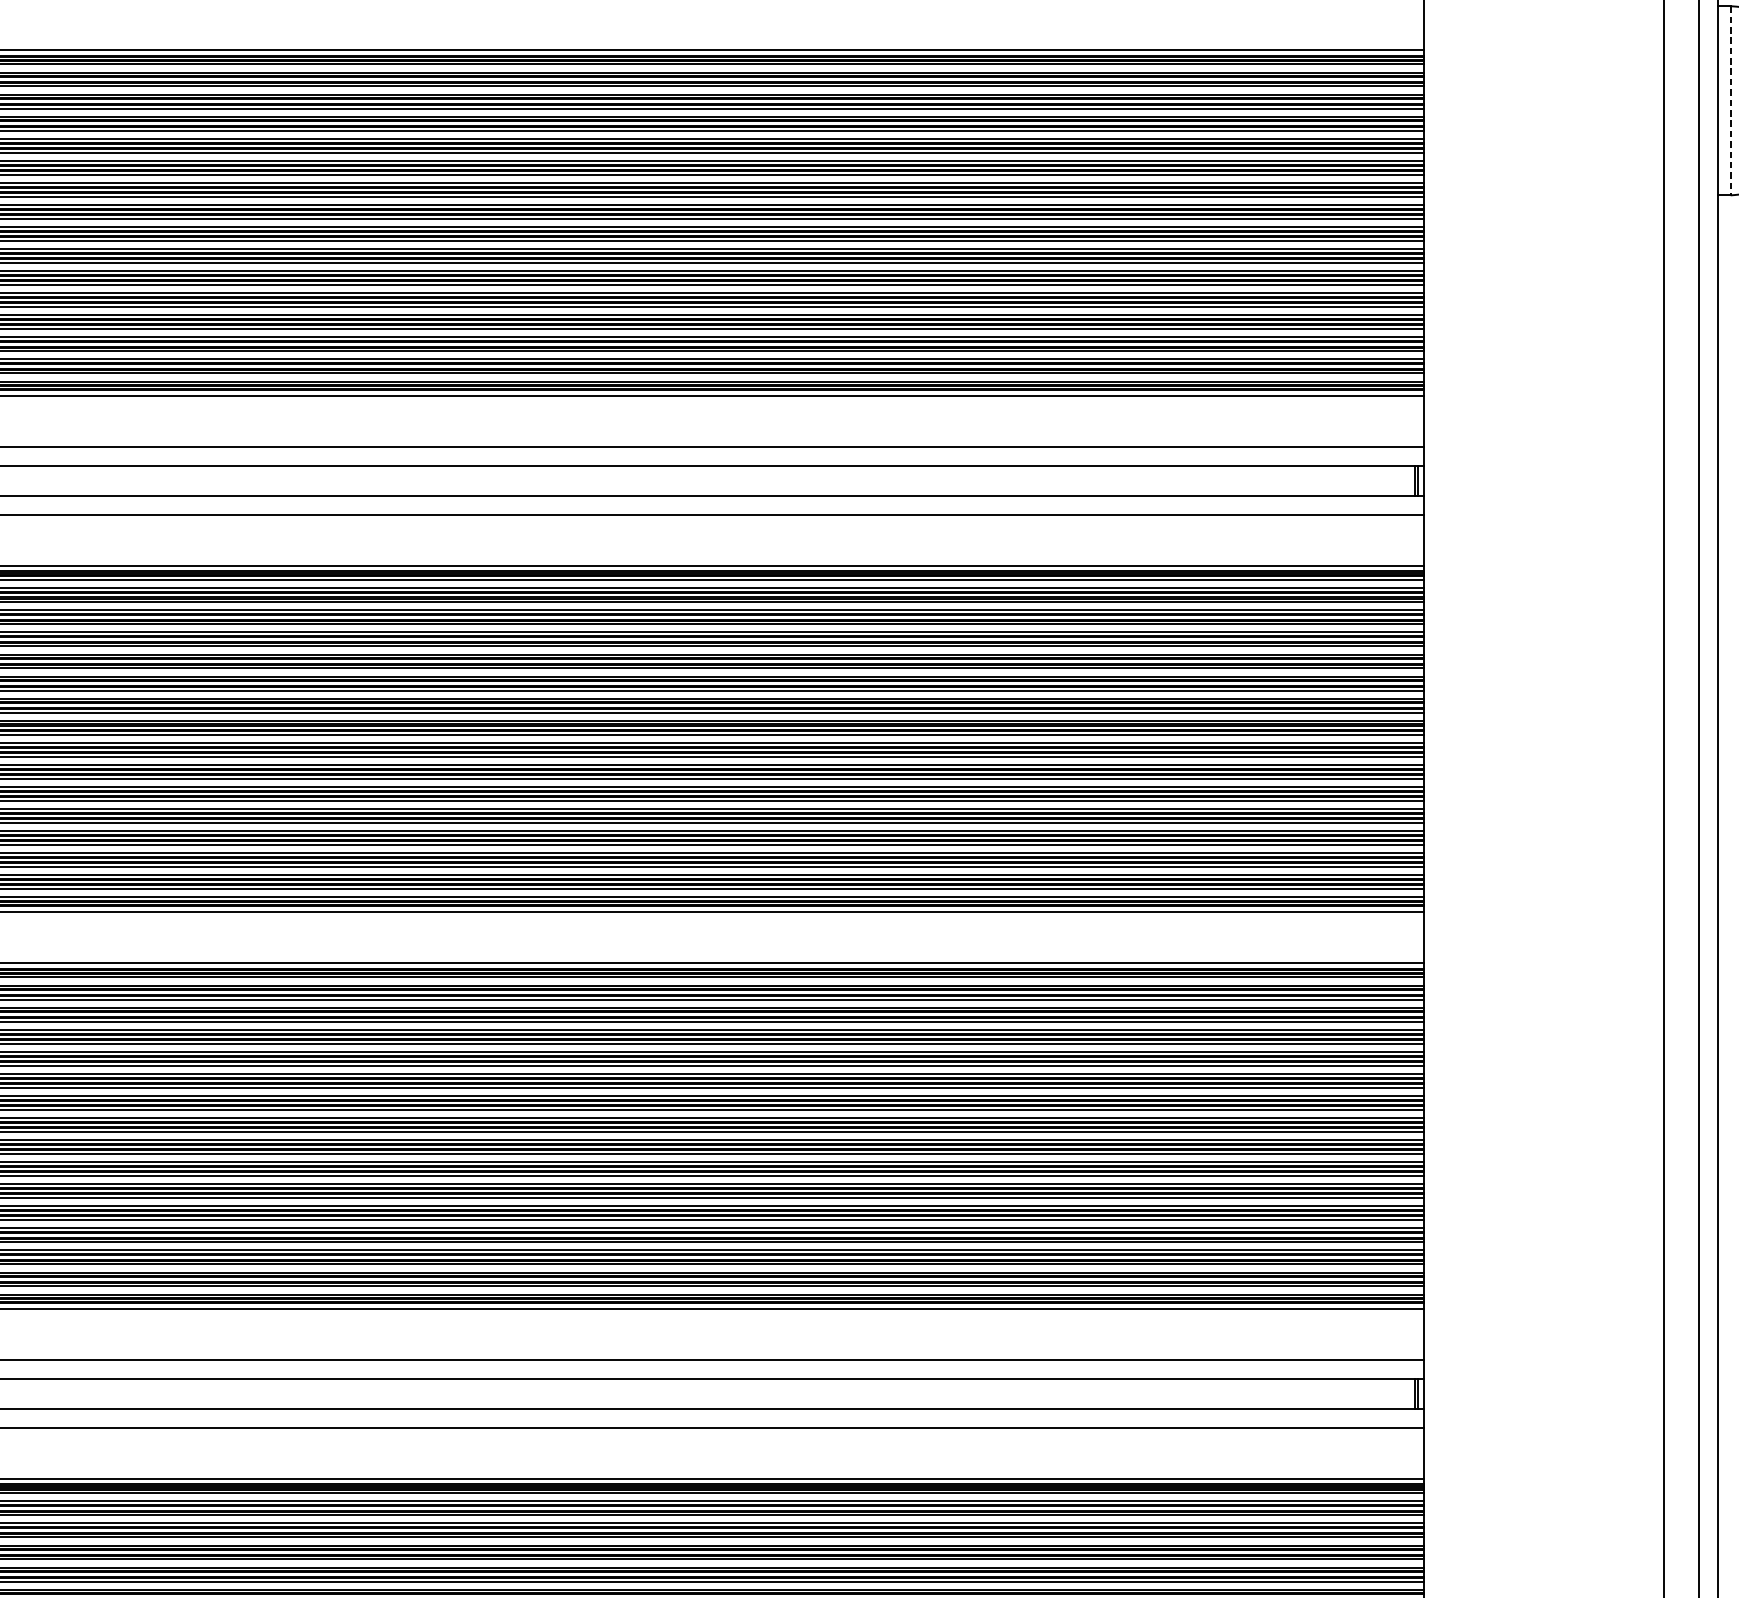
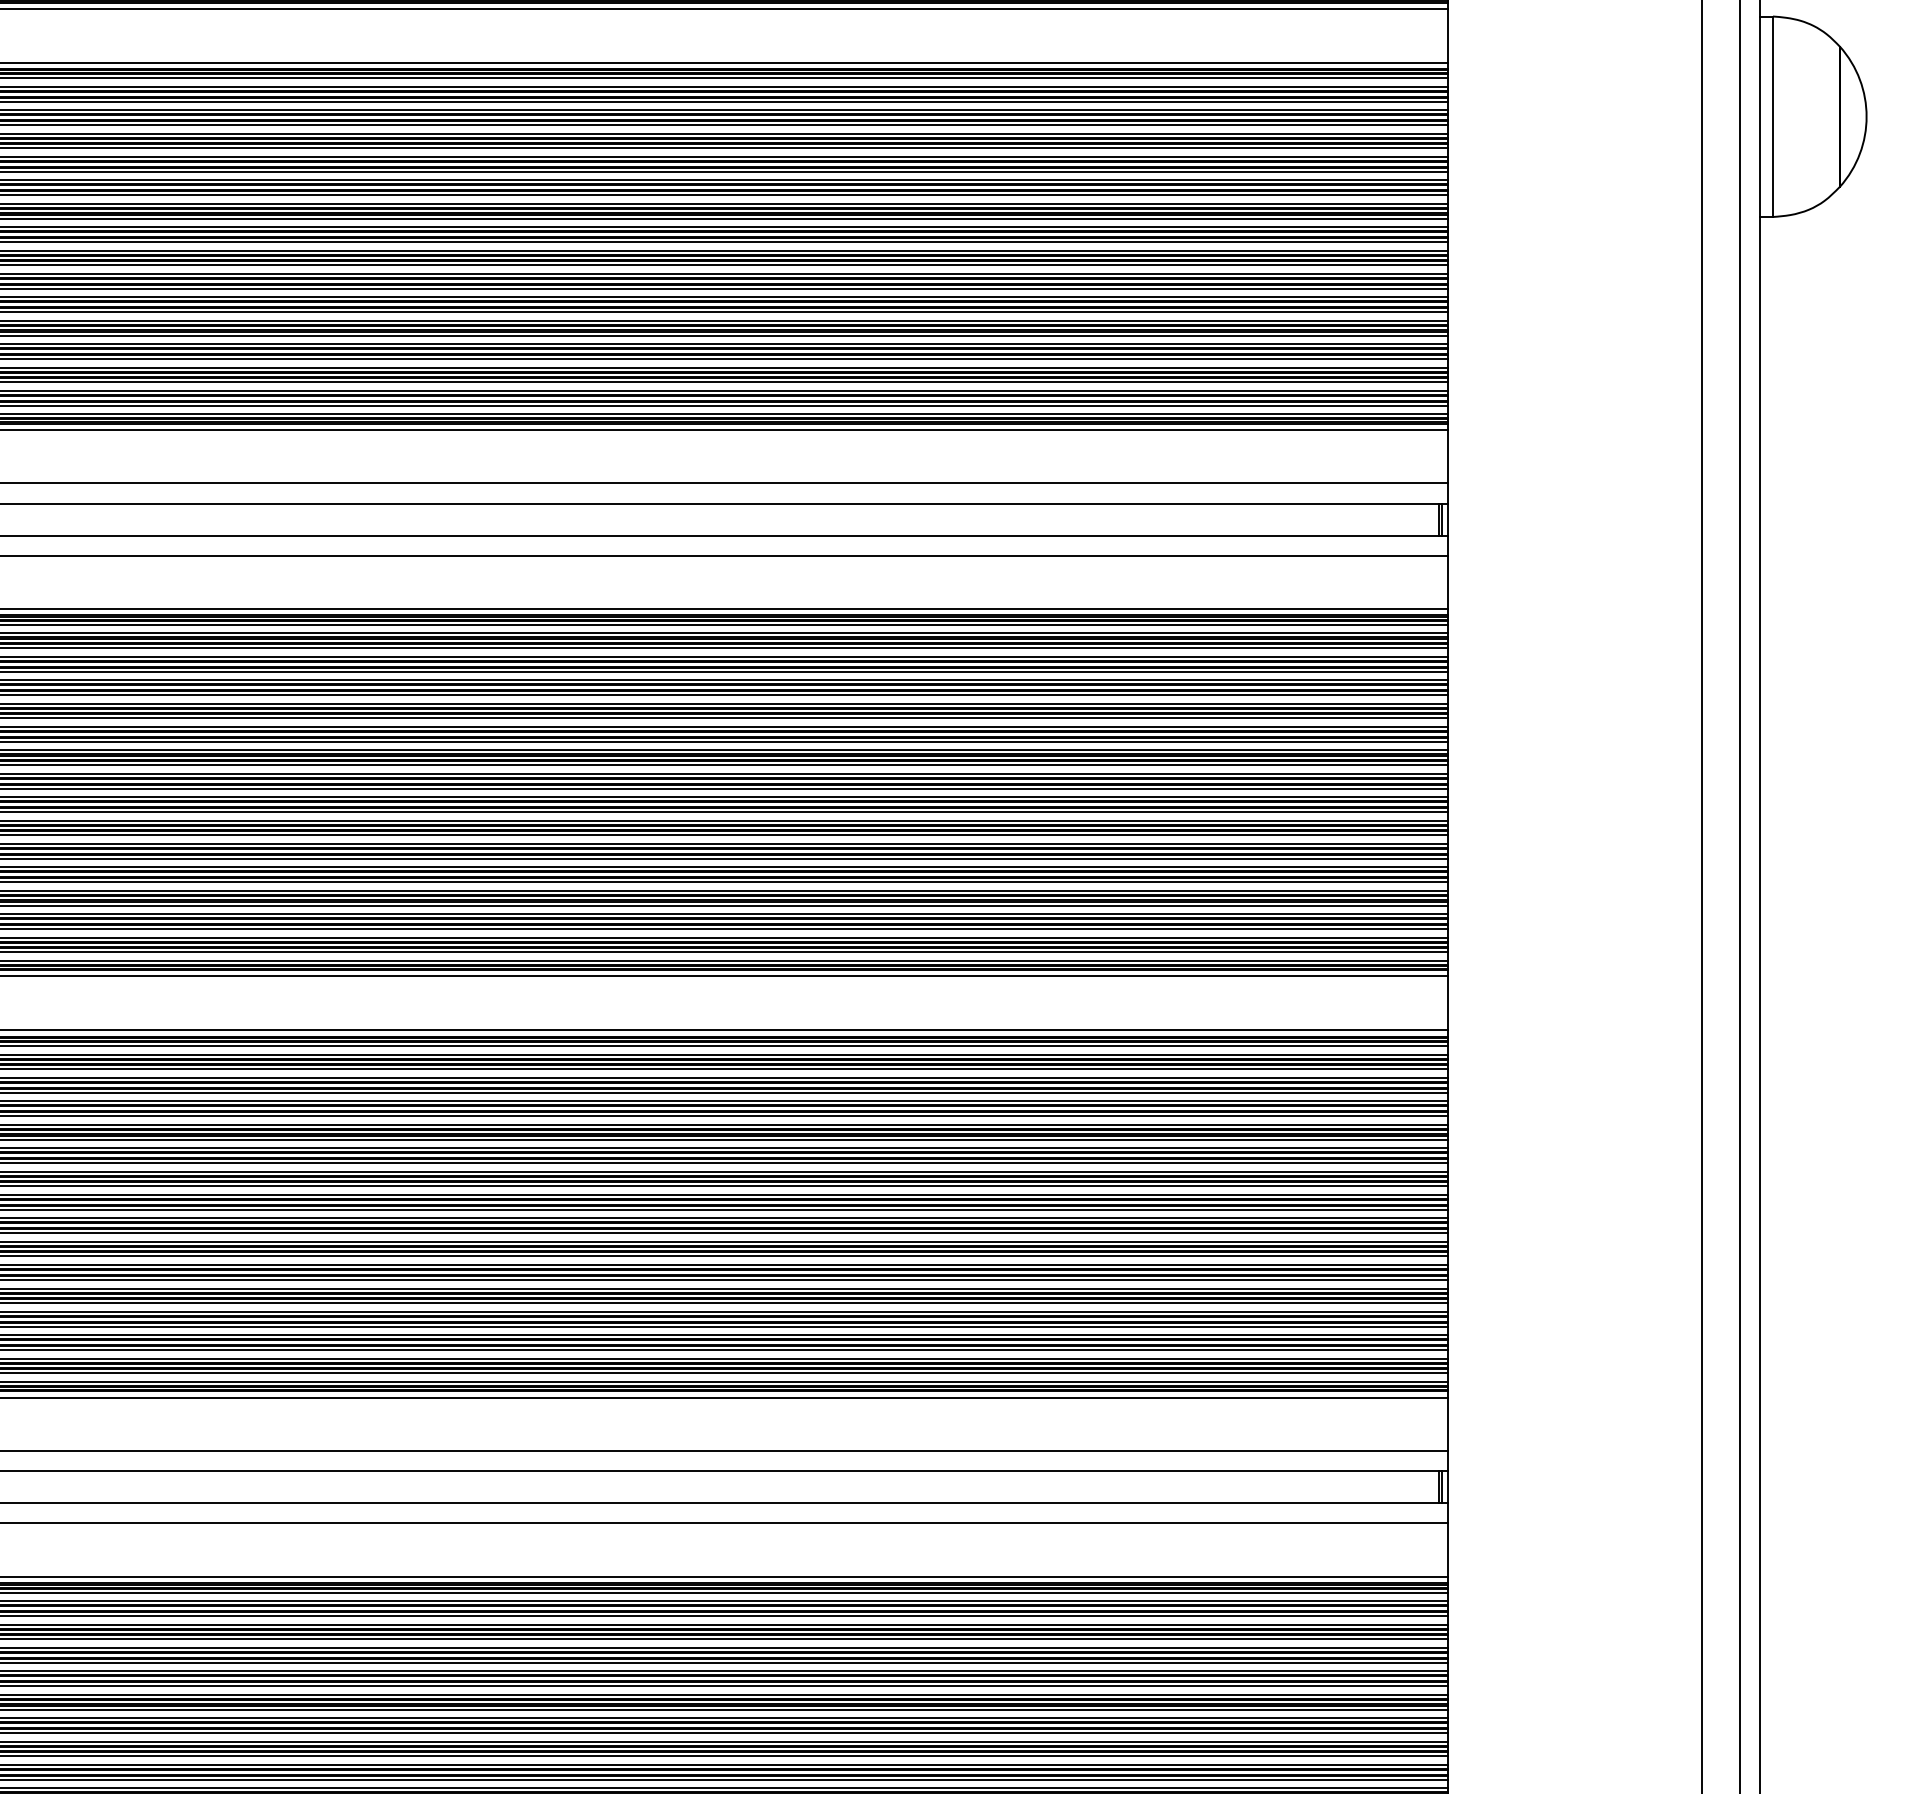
line: (1730, 101) -> (1772, 117), dashed -> solid

